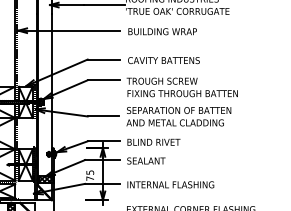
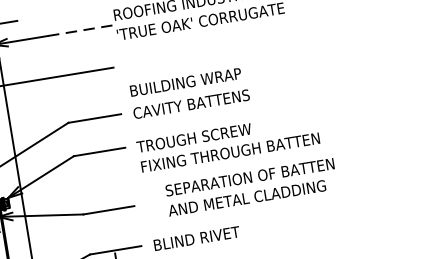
line: (104, 5) -> (81, 31), solid -> dashed
text: (162, 31) -> (185, 82), moved
text: (178, 116) -> (250, 187), moved

